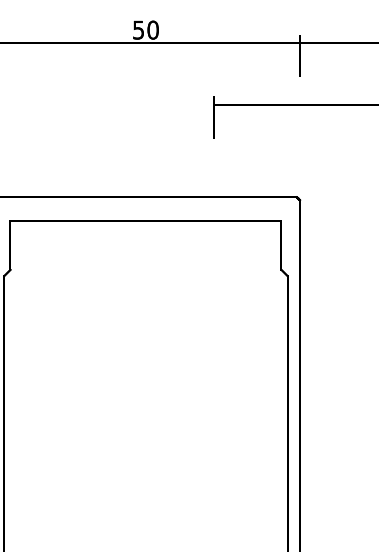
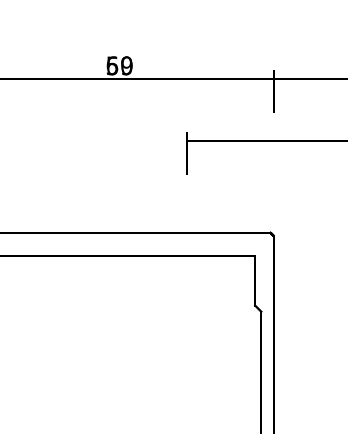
text: (145, 29) -> (119, 65), 50 -> 69

